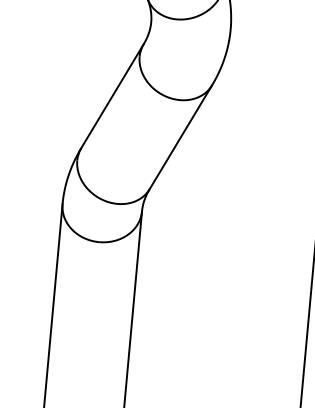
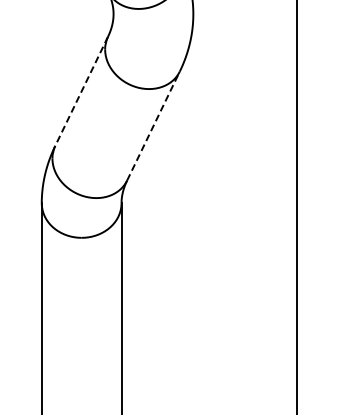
line: (112, 96) -> (81, 91), solid -> dashed
line: (180, 137) -> (153, 126), solid -> dashed

